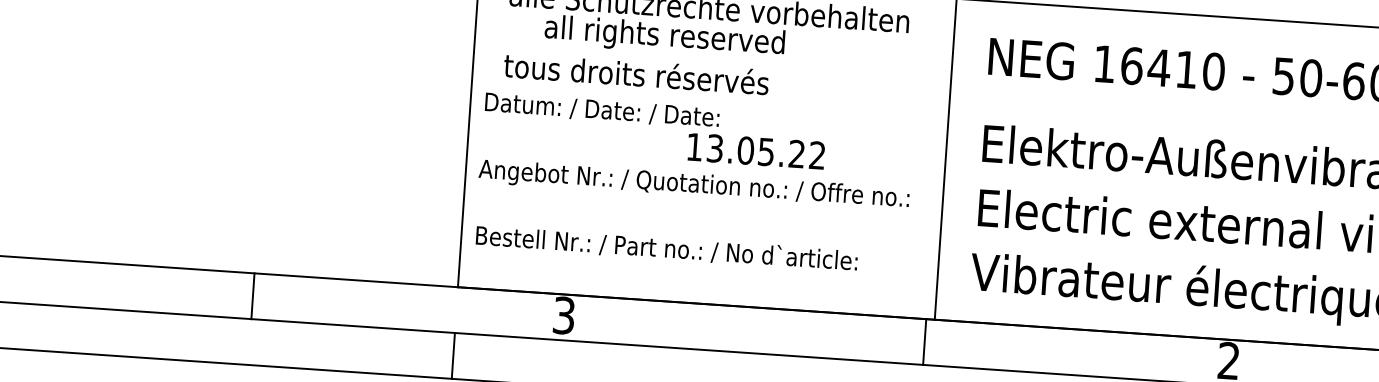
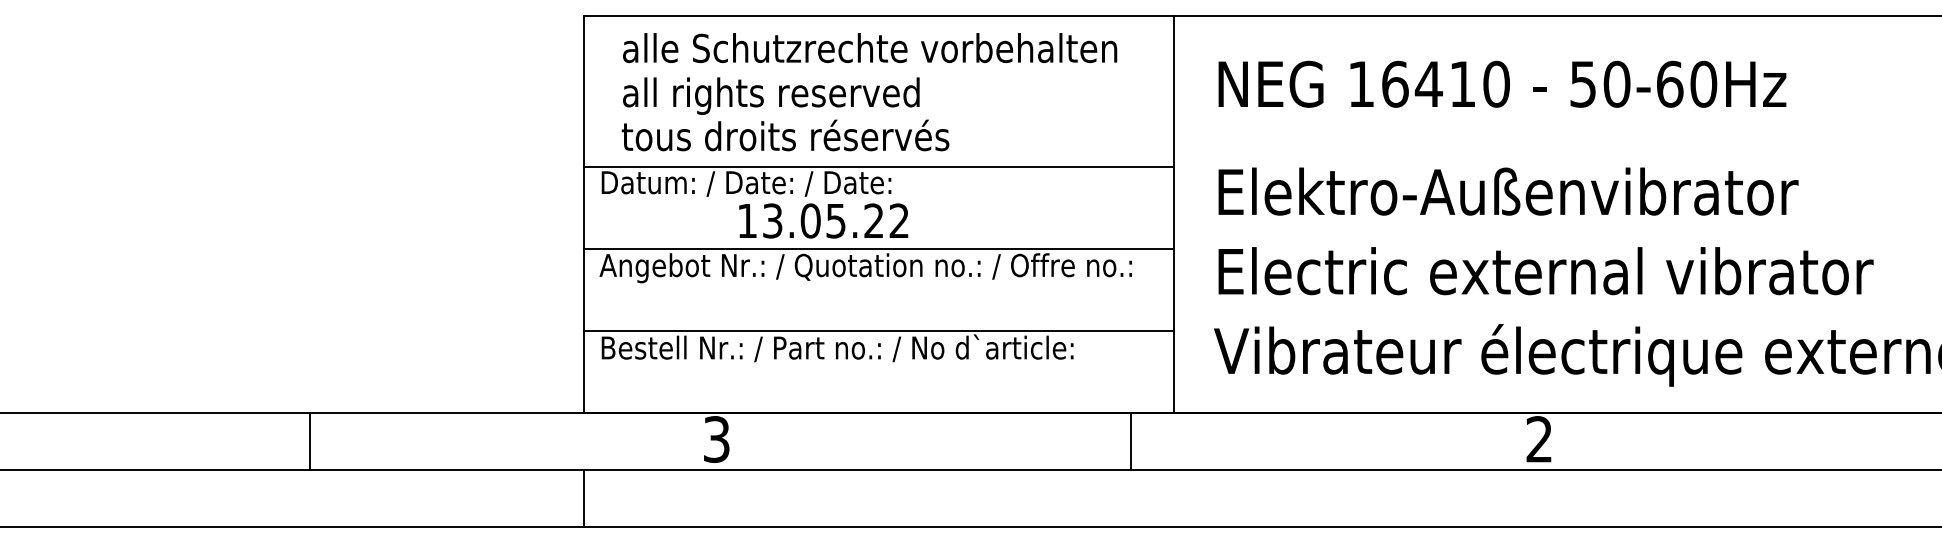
text: (664, 36) -> (771, 95), moved
line: (709, 103) -> (878, 166), added
text: (756, 150) -> (823, 220), moved
line: (705, 170) -> (878, 248), added
line: (700, 237) -> (878, 331), added
line: (252, 296) -> (309, 441), moved
line: (925, 341) -> (1131, 441), moved

